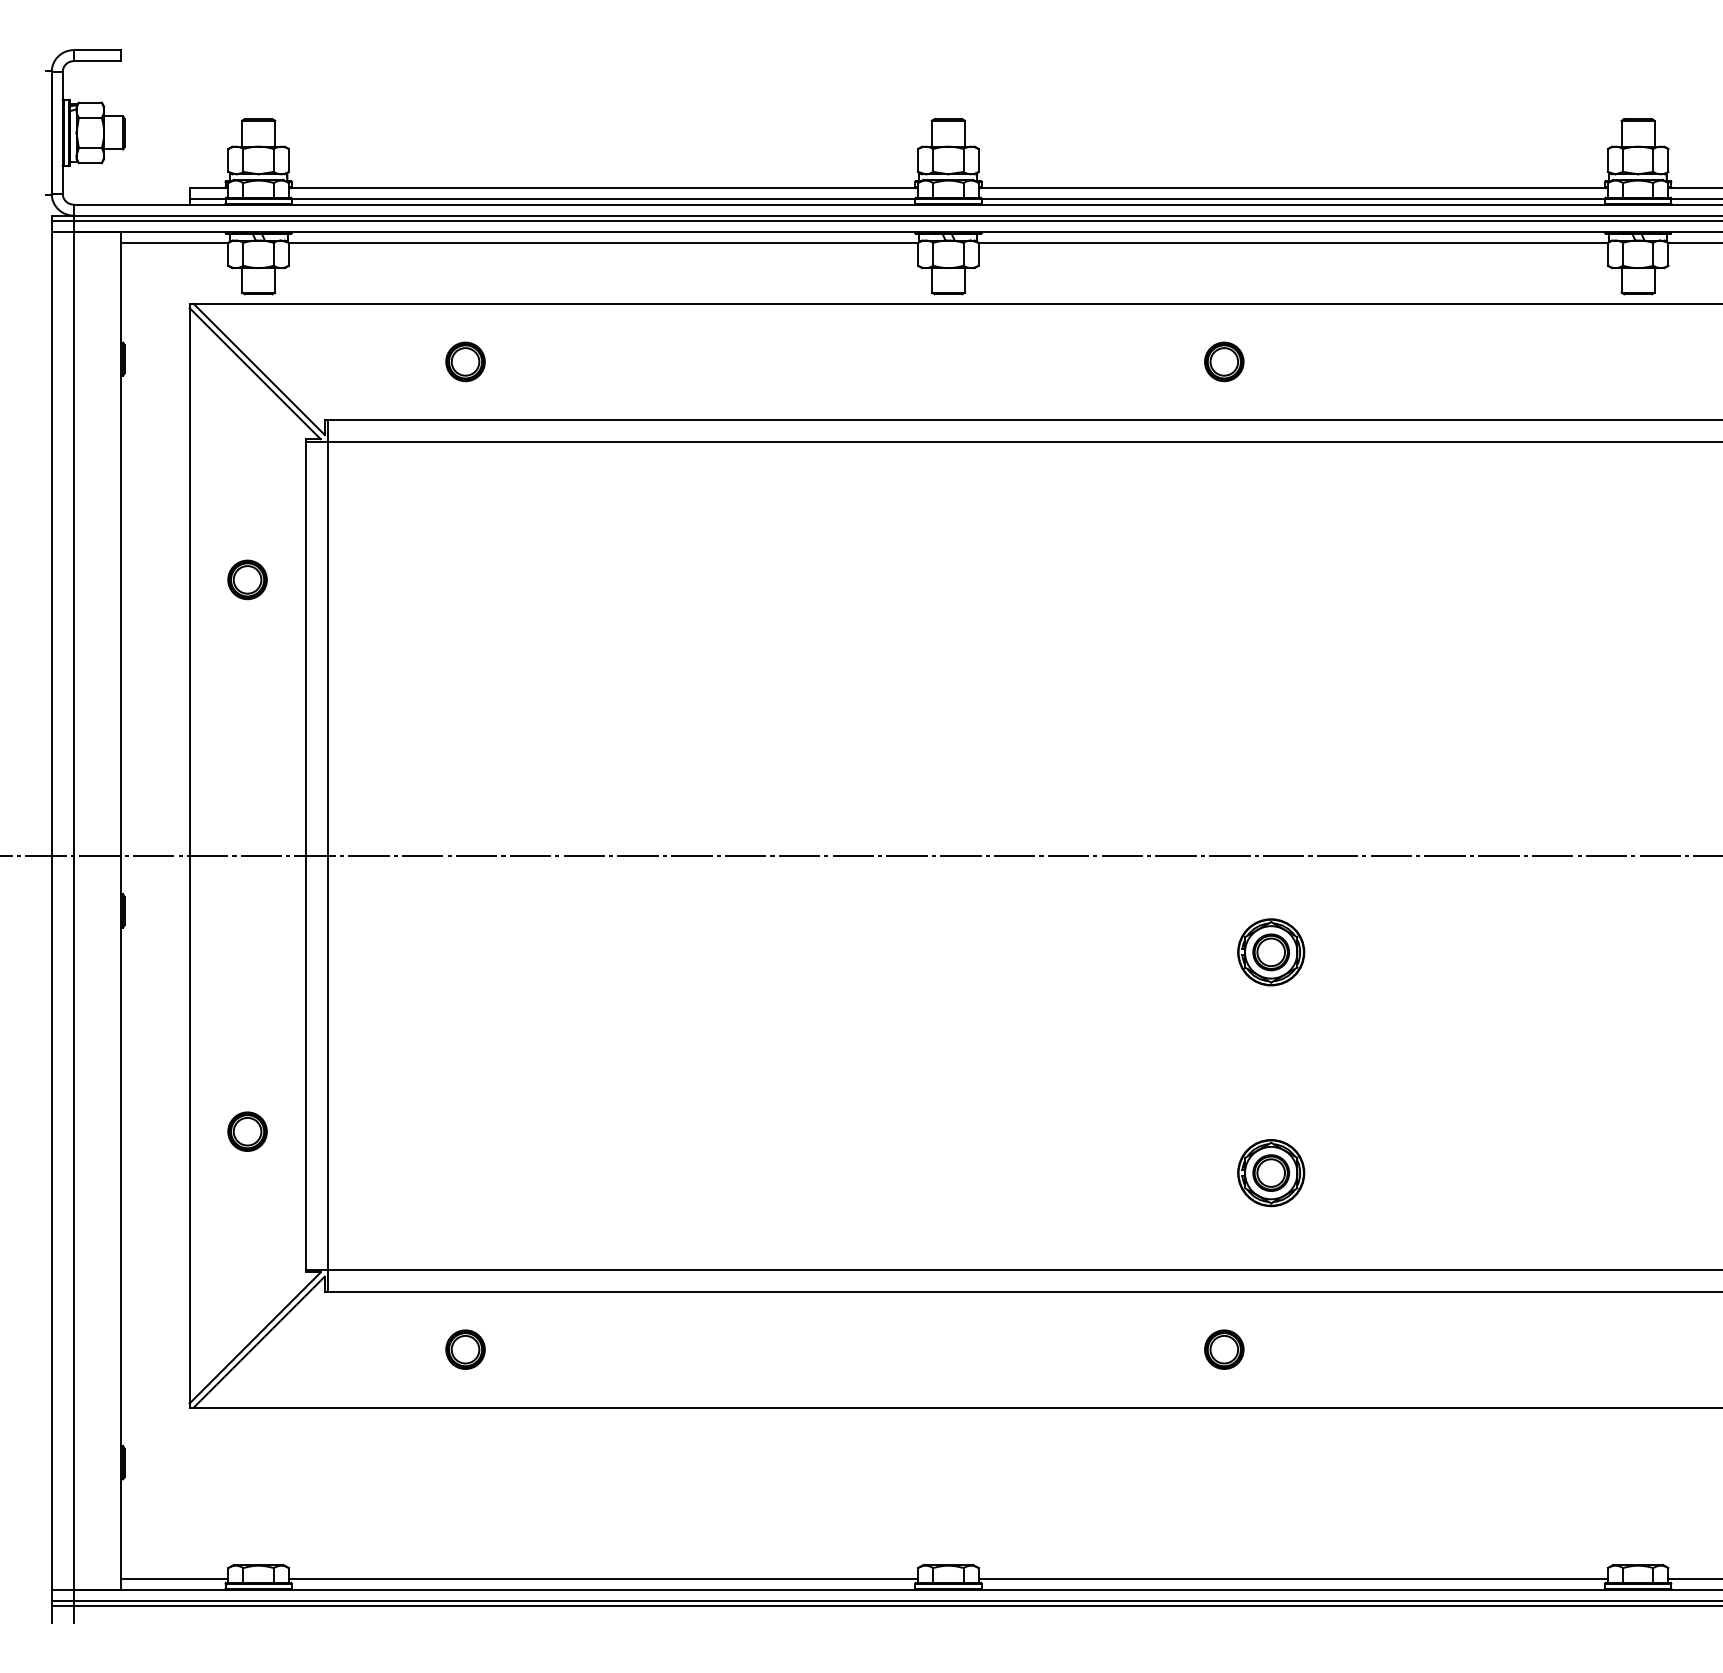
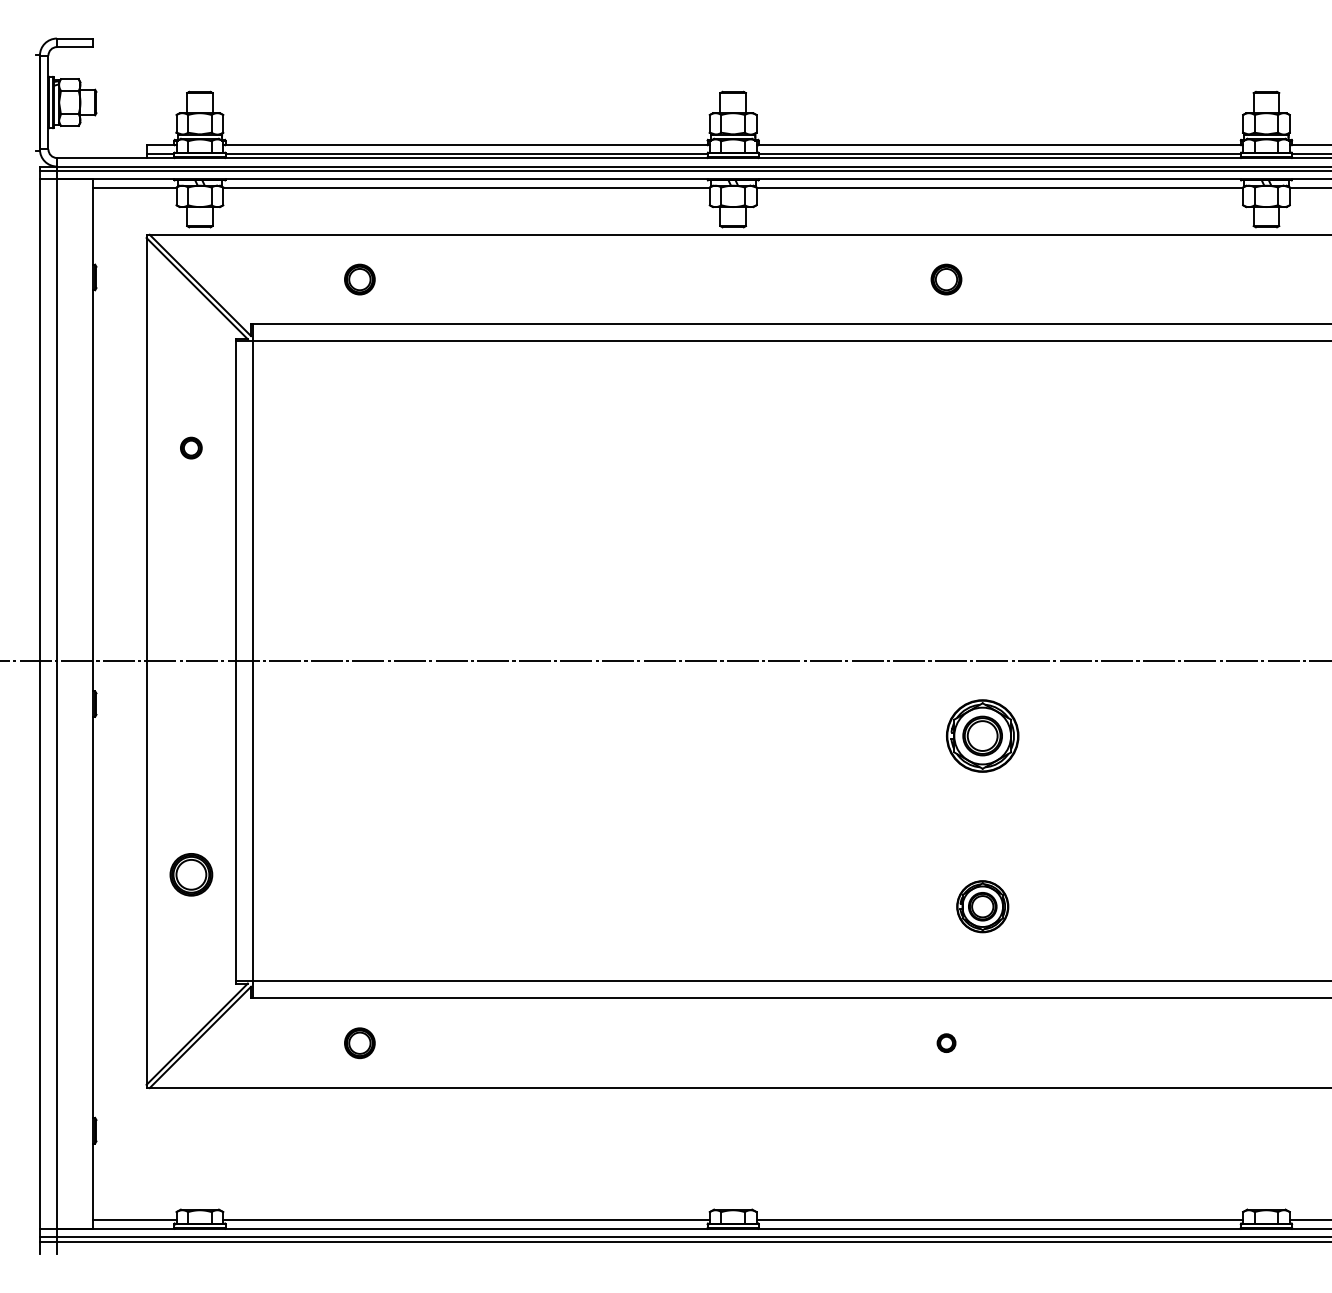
part: (247, 579) -> (191, 447), size x0.7
part: (1271, 952) -> (982, 736), size x1.4
part: (247, 1131) -> (191, 874), size x1.4
part: (1224, 1349) -> (946, 1043), size x0.6

